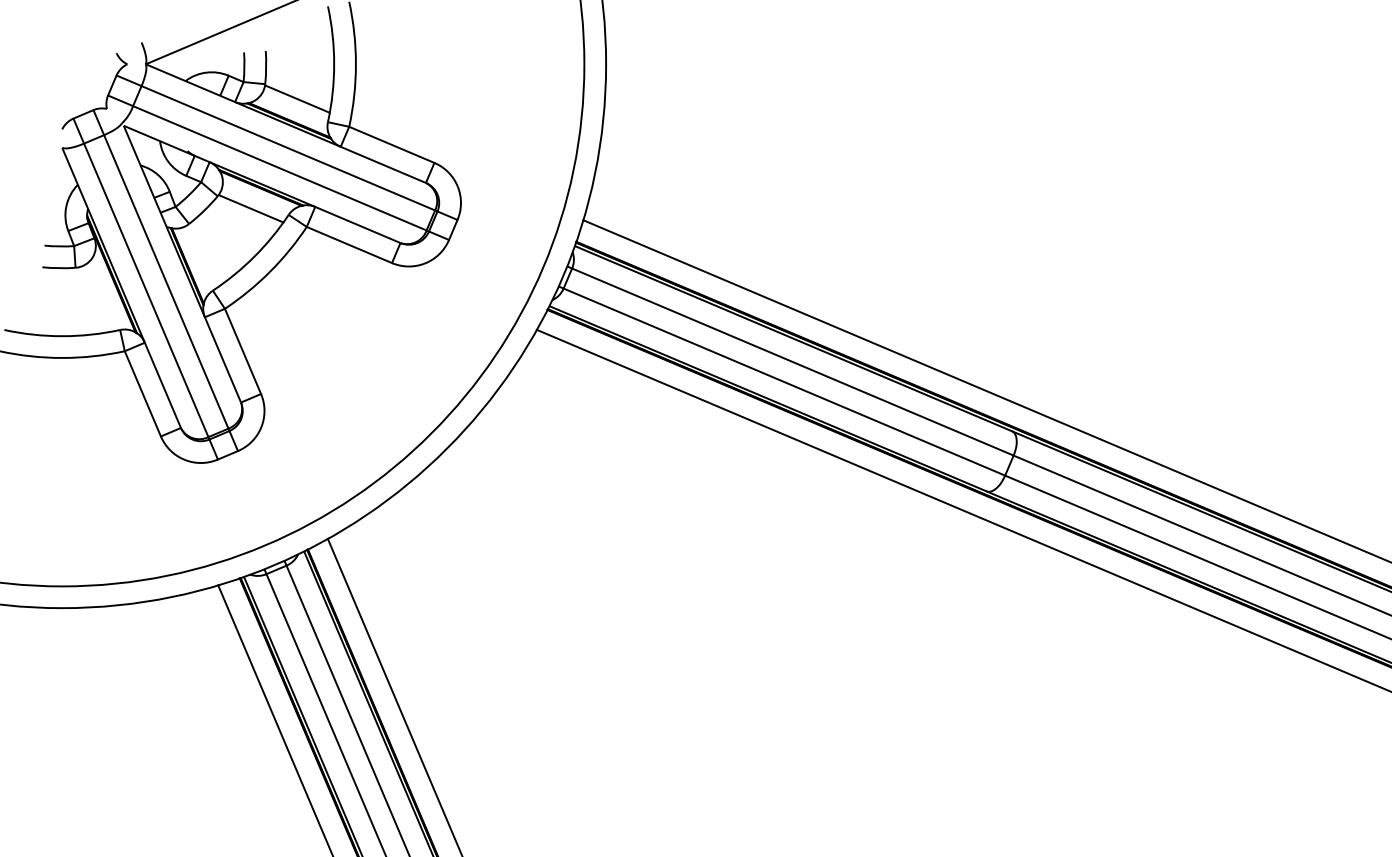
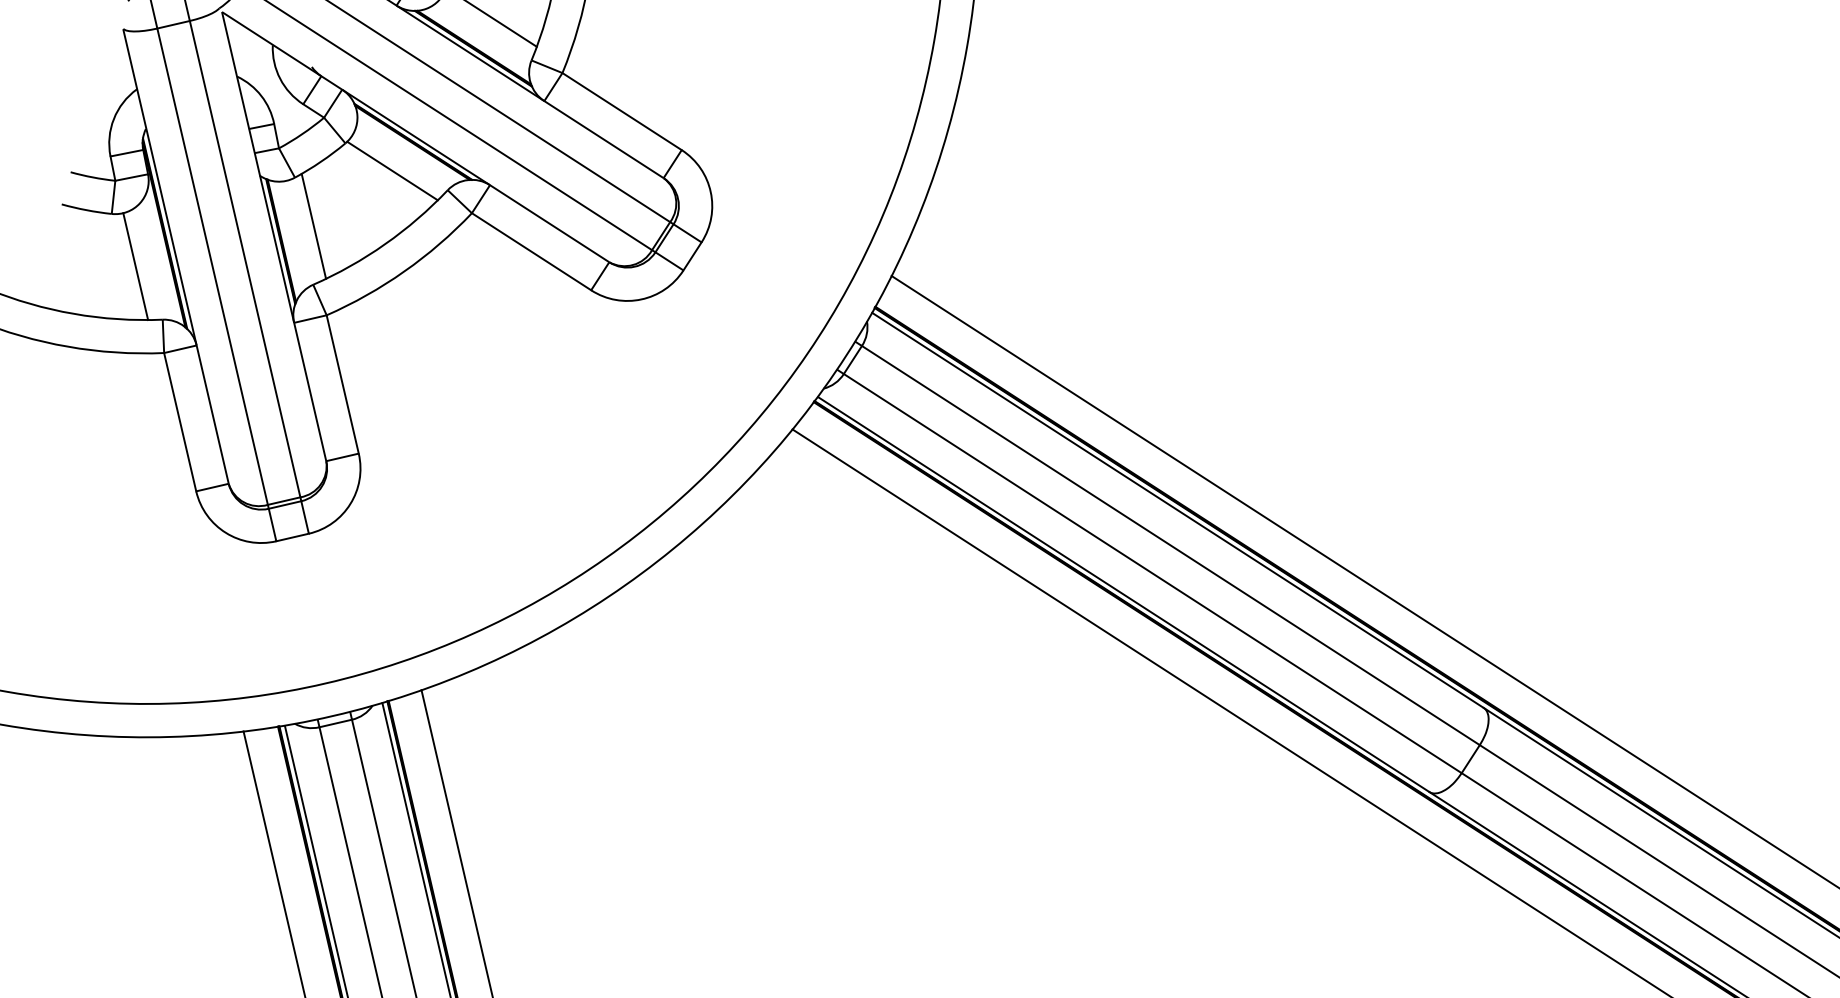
line: (206, 252) -> (313, 225), added
line: (96, 298) -> (135, 265), added

